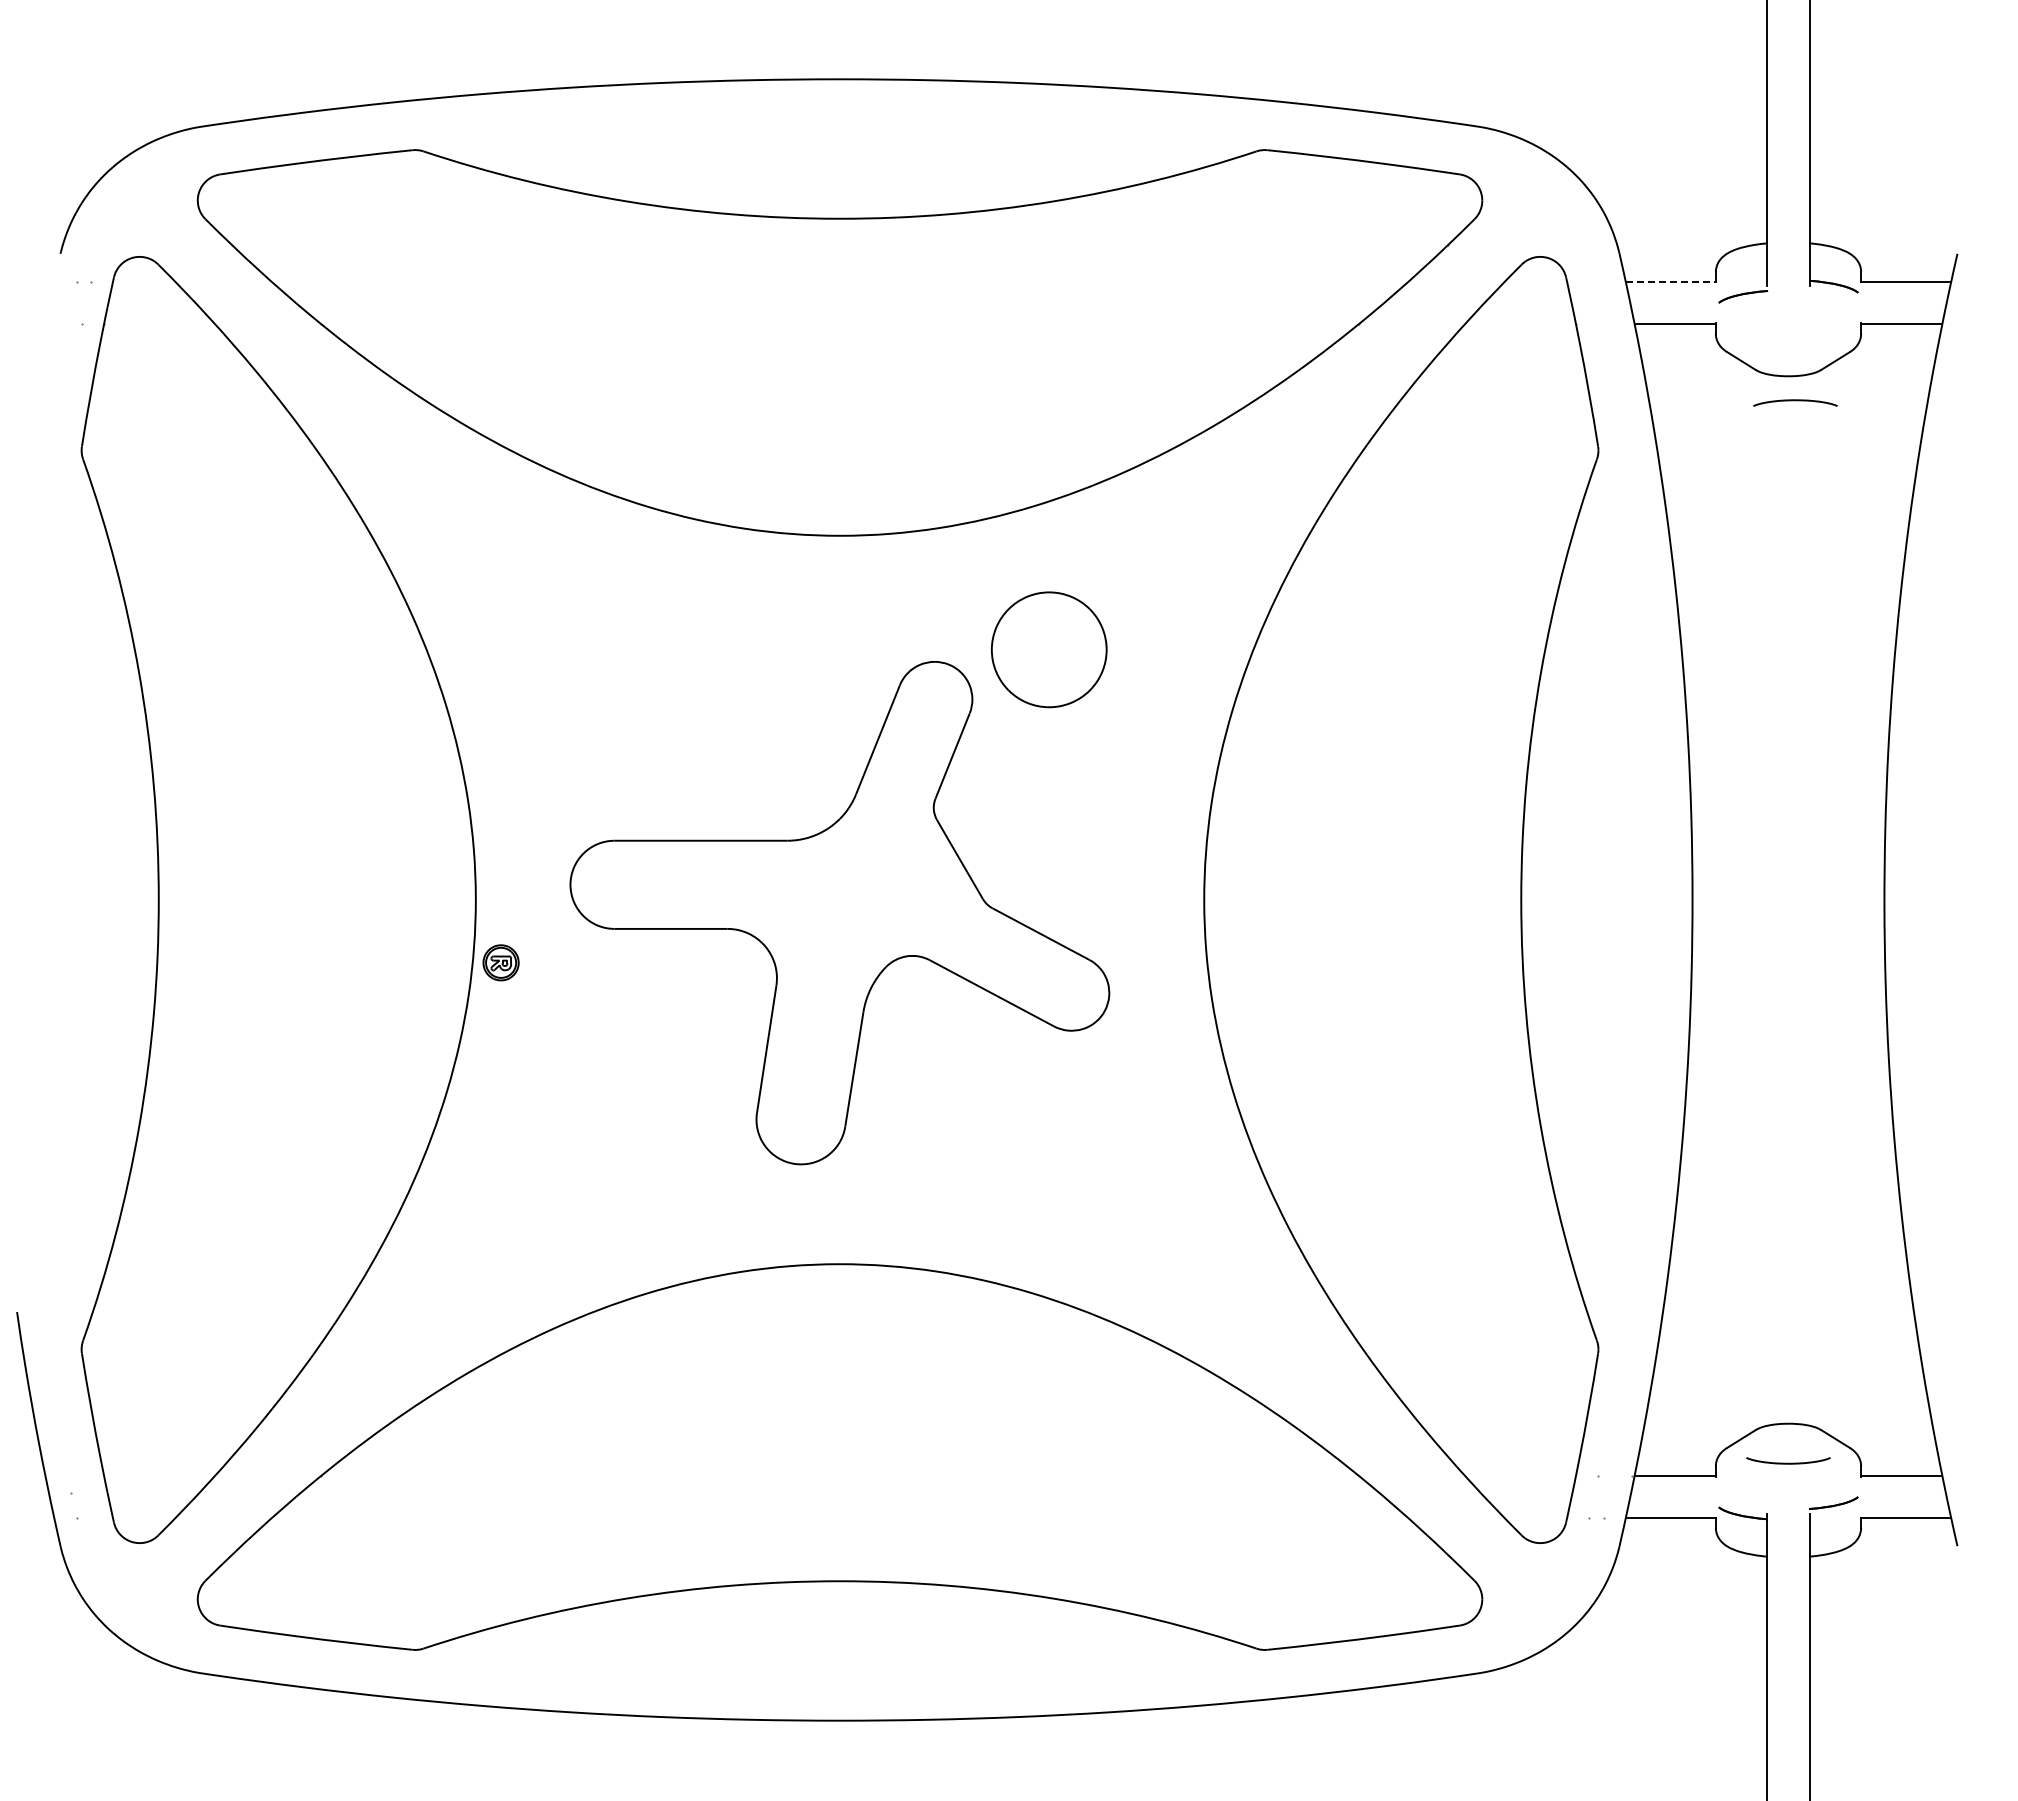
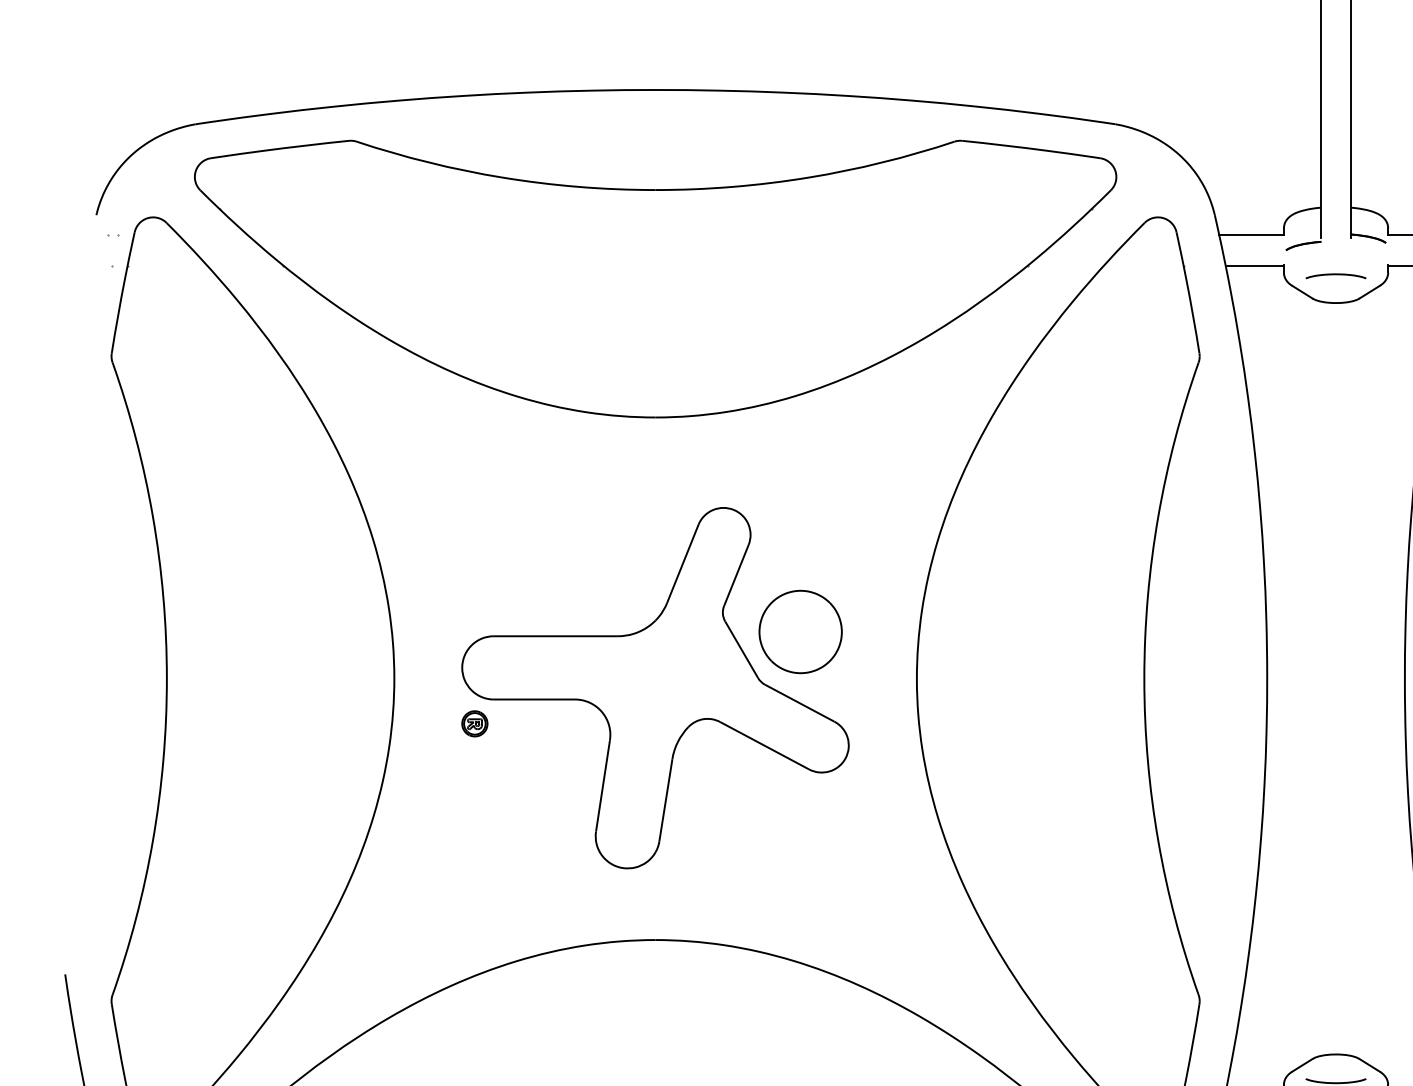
line: (1671, 281) -> (1252, 235), dashed -> solid
curve: (1795, 401) -> (1336, 275), moved
part: (1048, 649) -> (800, 631), moved
part: (500, 962) -> (474, 723), moved

